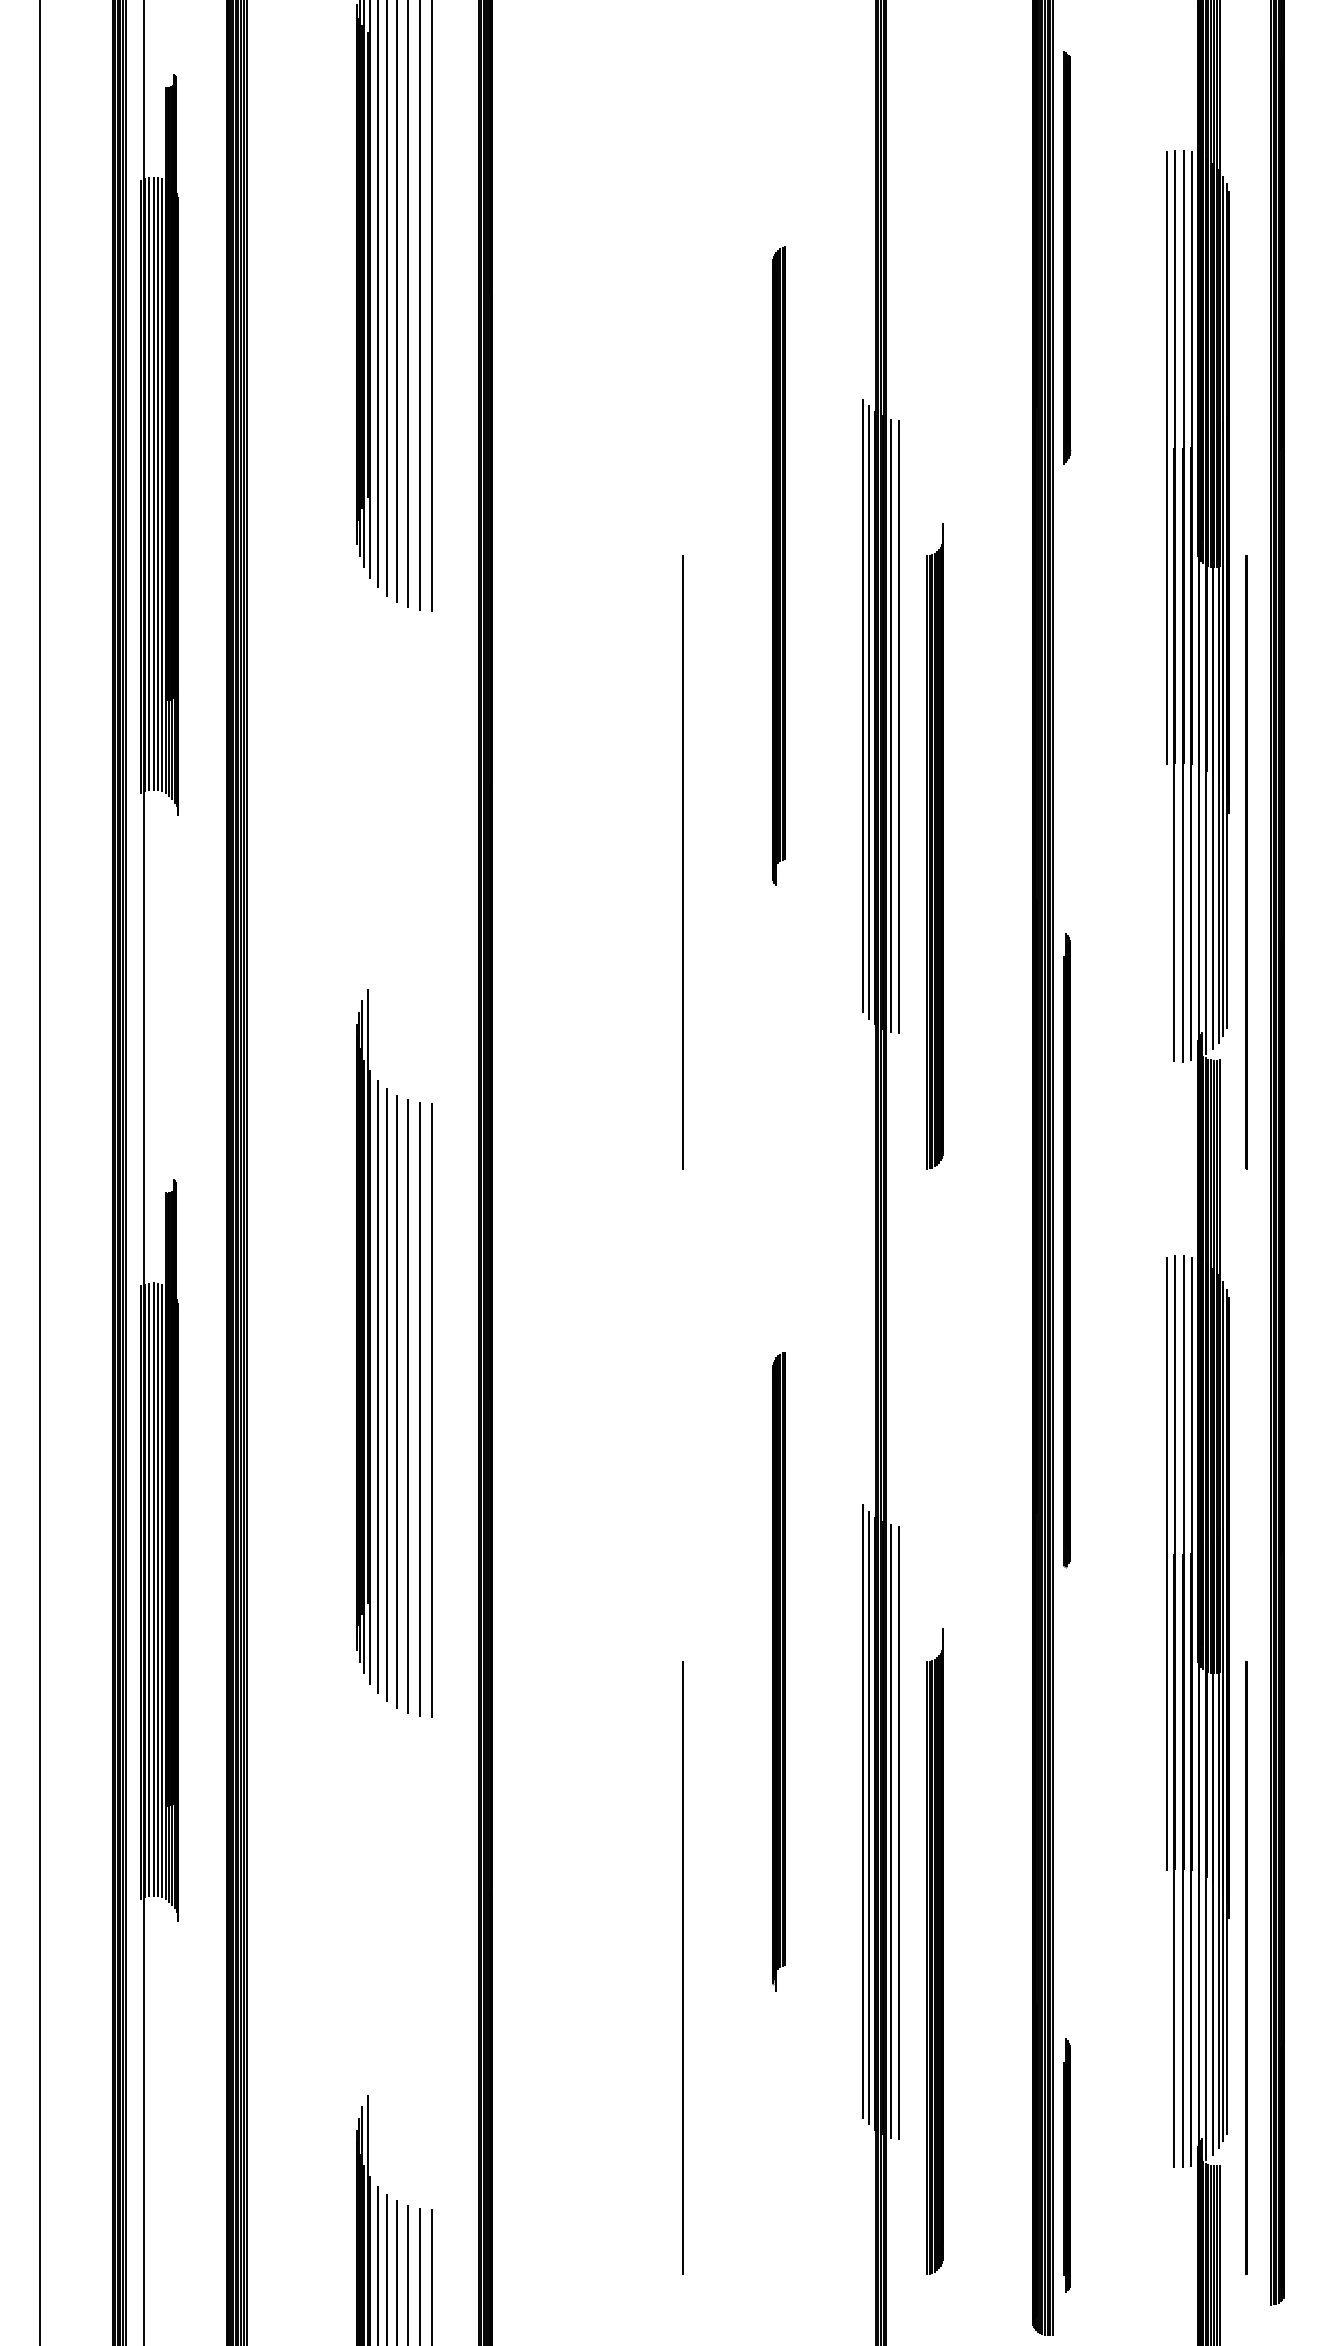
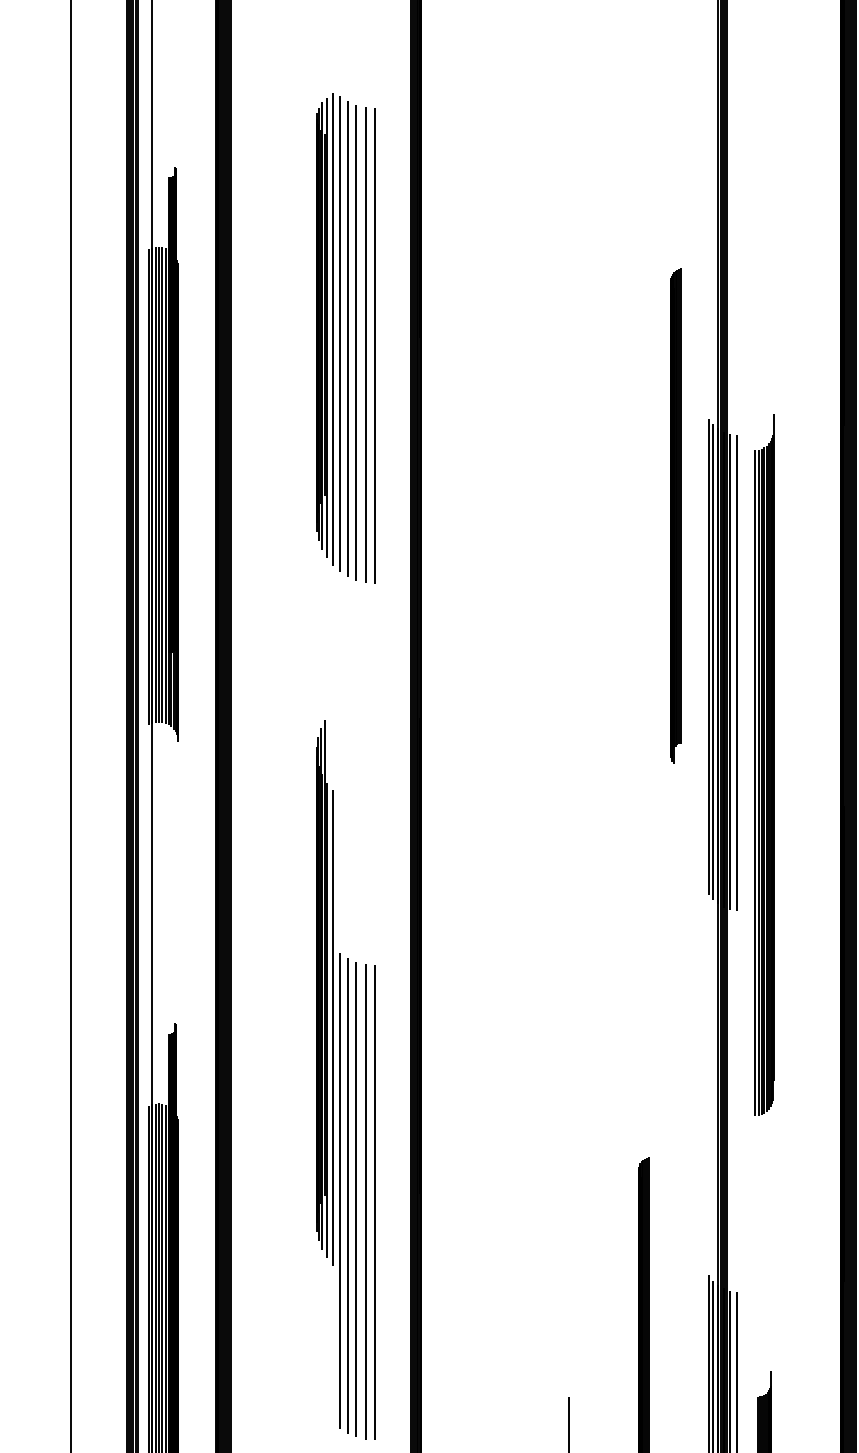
part: (778, 565) -> (675, 515), moved
part: (934, 846) -> (764, 765), size x1.4
line: (682, 862) -> (568, 778), removed
part: (367, 1341) -> (324, 992), moved

